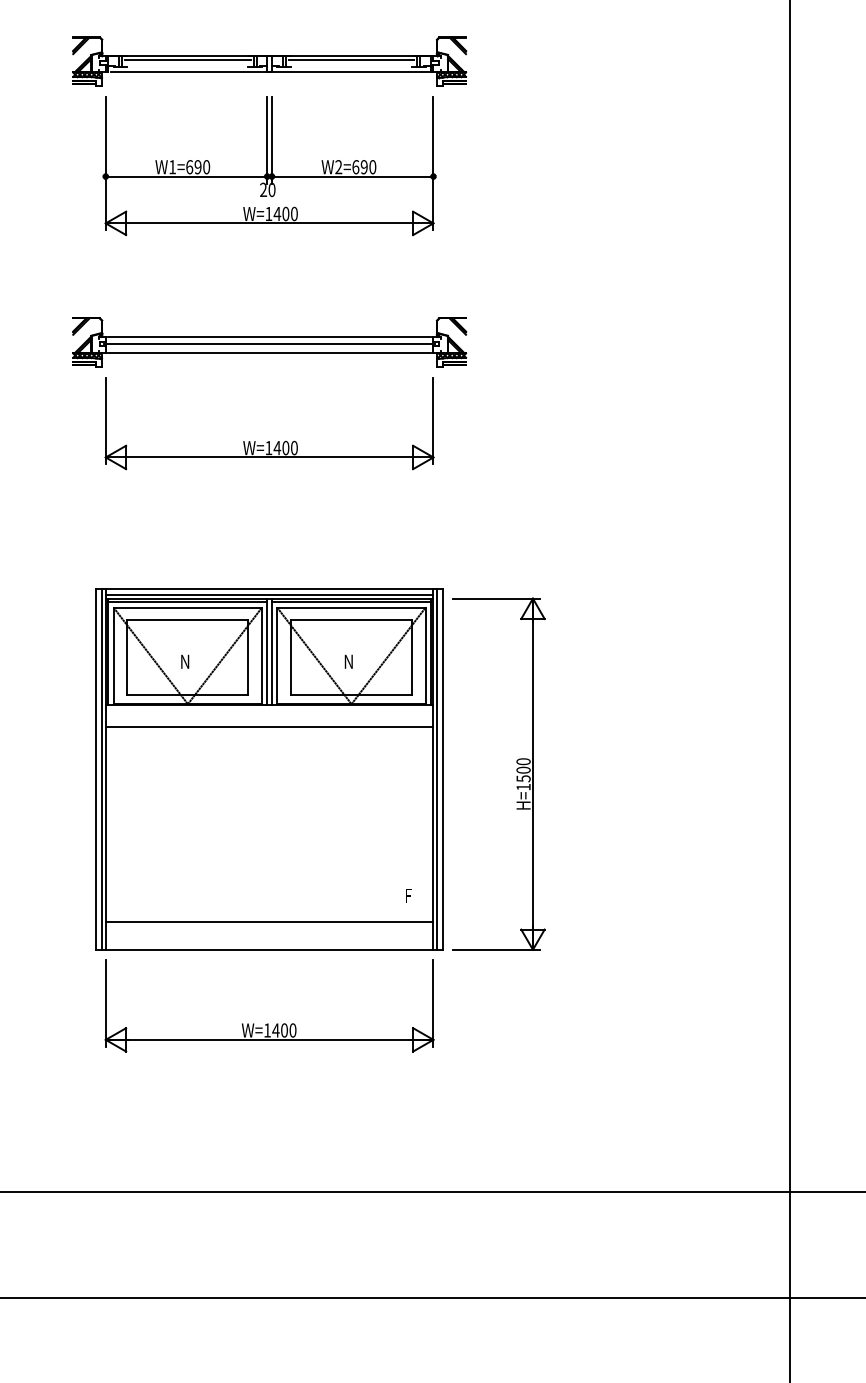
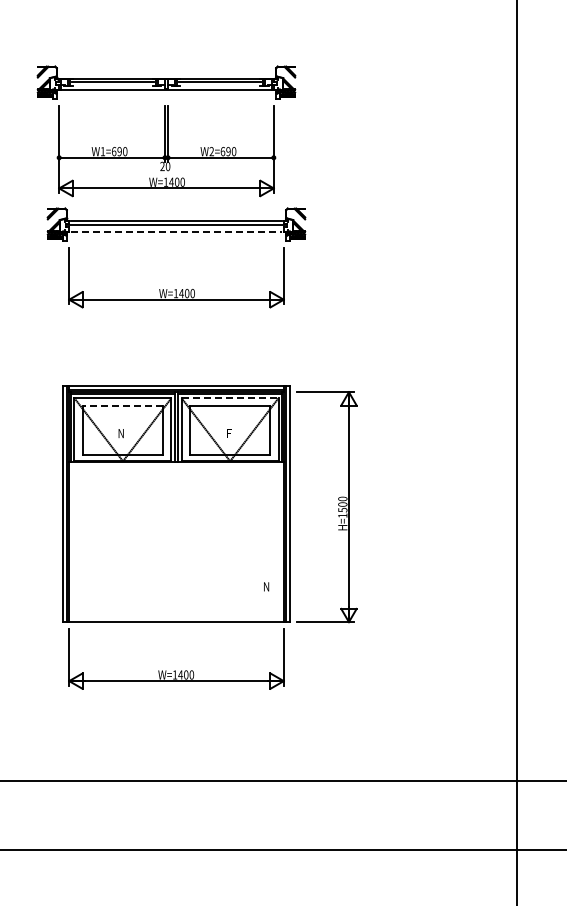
part: (269, 136) -> (166, 131), moved
line: (269, 353) -> (176, 231), solid -> dashed
line: (352, 608) -> (230, 398), solid -> dashed
line: (187, 620) -> (122, 406), solid -> dashed
text: (349, 661) -> (228, 433), N -> F
line: (269, 727) -> (176, 476), removed
text: (407, 895) -> (266, 586), F -> N
line: (269, 921) -> (176, 603), removed

